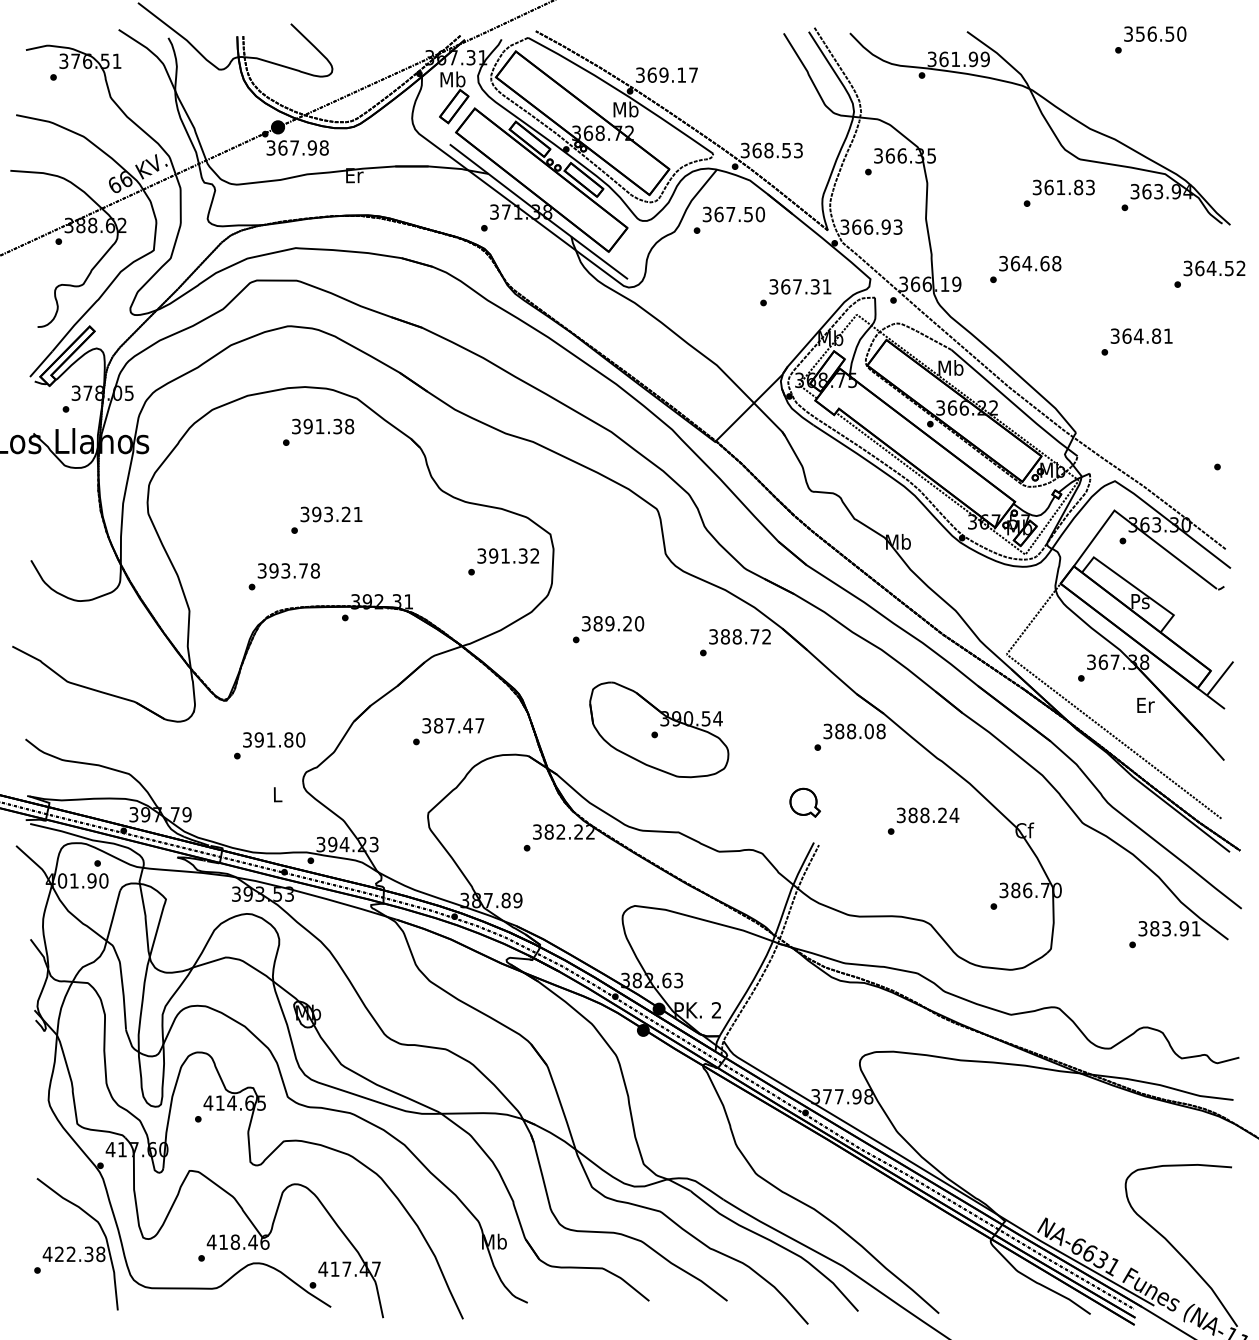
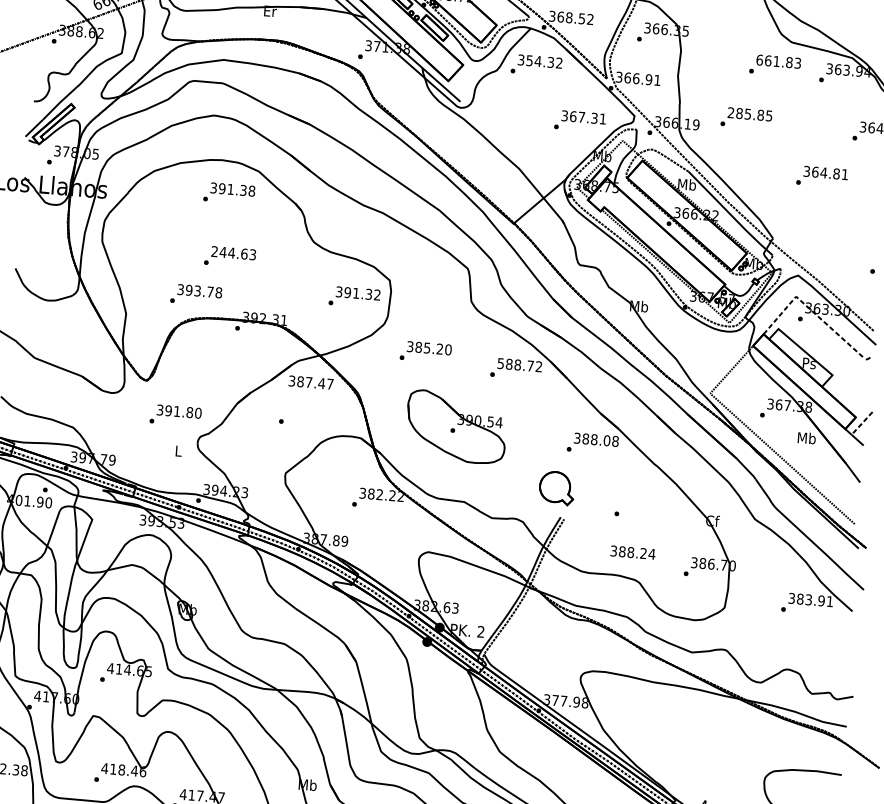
text: (798, 150) -> (590, 19), 368.53 -> 368.52
text: (1036, 187) -> (759, 60), 361.83 -> 661.83
text: (739, 214) -> (544, 61), 367.50 -> 354.32
text: (897, 226) -> (657, 79), 366.93 -> 366.91
text: (1030, 263) -> (750, 114), 364.68 -> 285.85
text: (331, 514) -> (233, 253), 393.21 -> 244.63
line: (1138, 528) -> (812, 310), solid -> dashed
text: (609, 623) -> (426, 347), 389.20 -> 385.20
text: (713, 636) -> (500, 363), 388.72 -> 588.72
line: (1219, 678) -> (861, 423), solid -> dashed
text: (1145, 704) -> (806, 437), Er -> Mb
text: (453, 725) -> (311, 382), moved
part: (804, 802) -> (556, 487), size x1.6
text: (927, 815) -> (632, 552), moved

